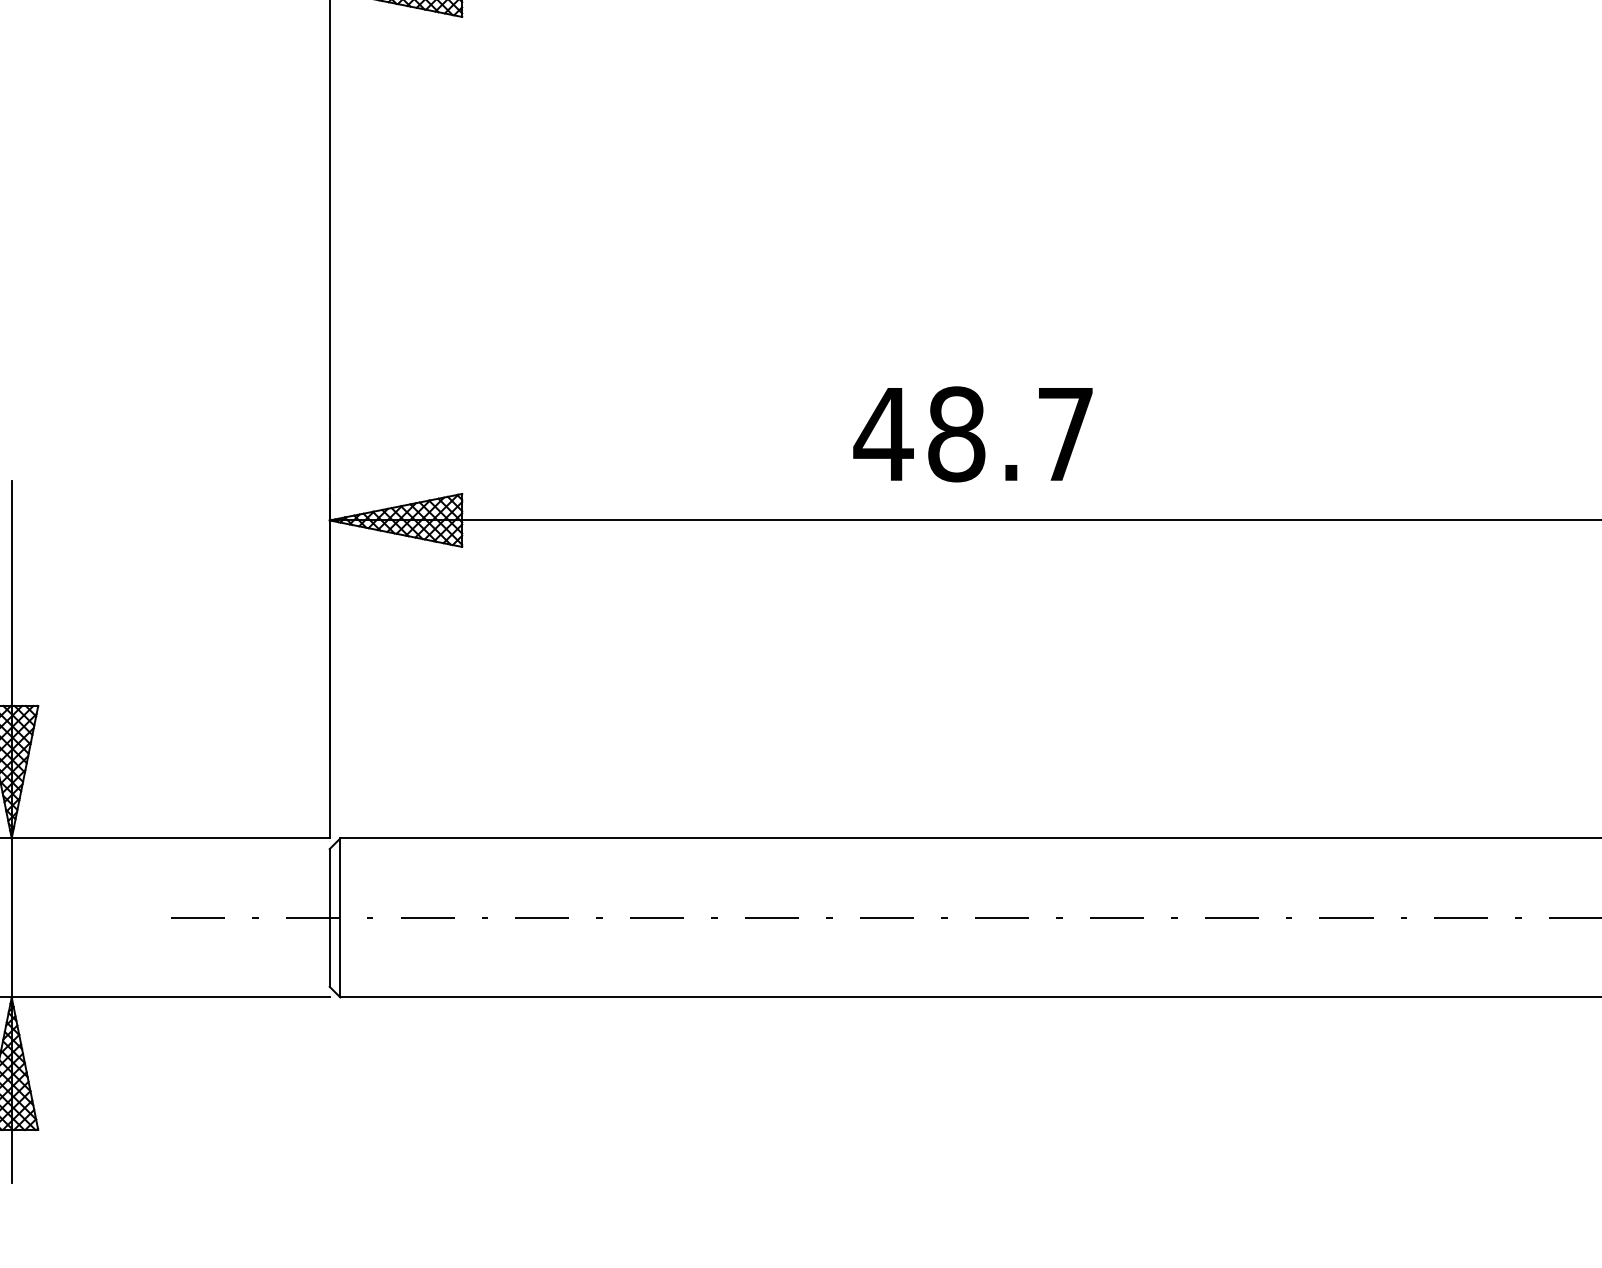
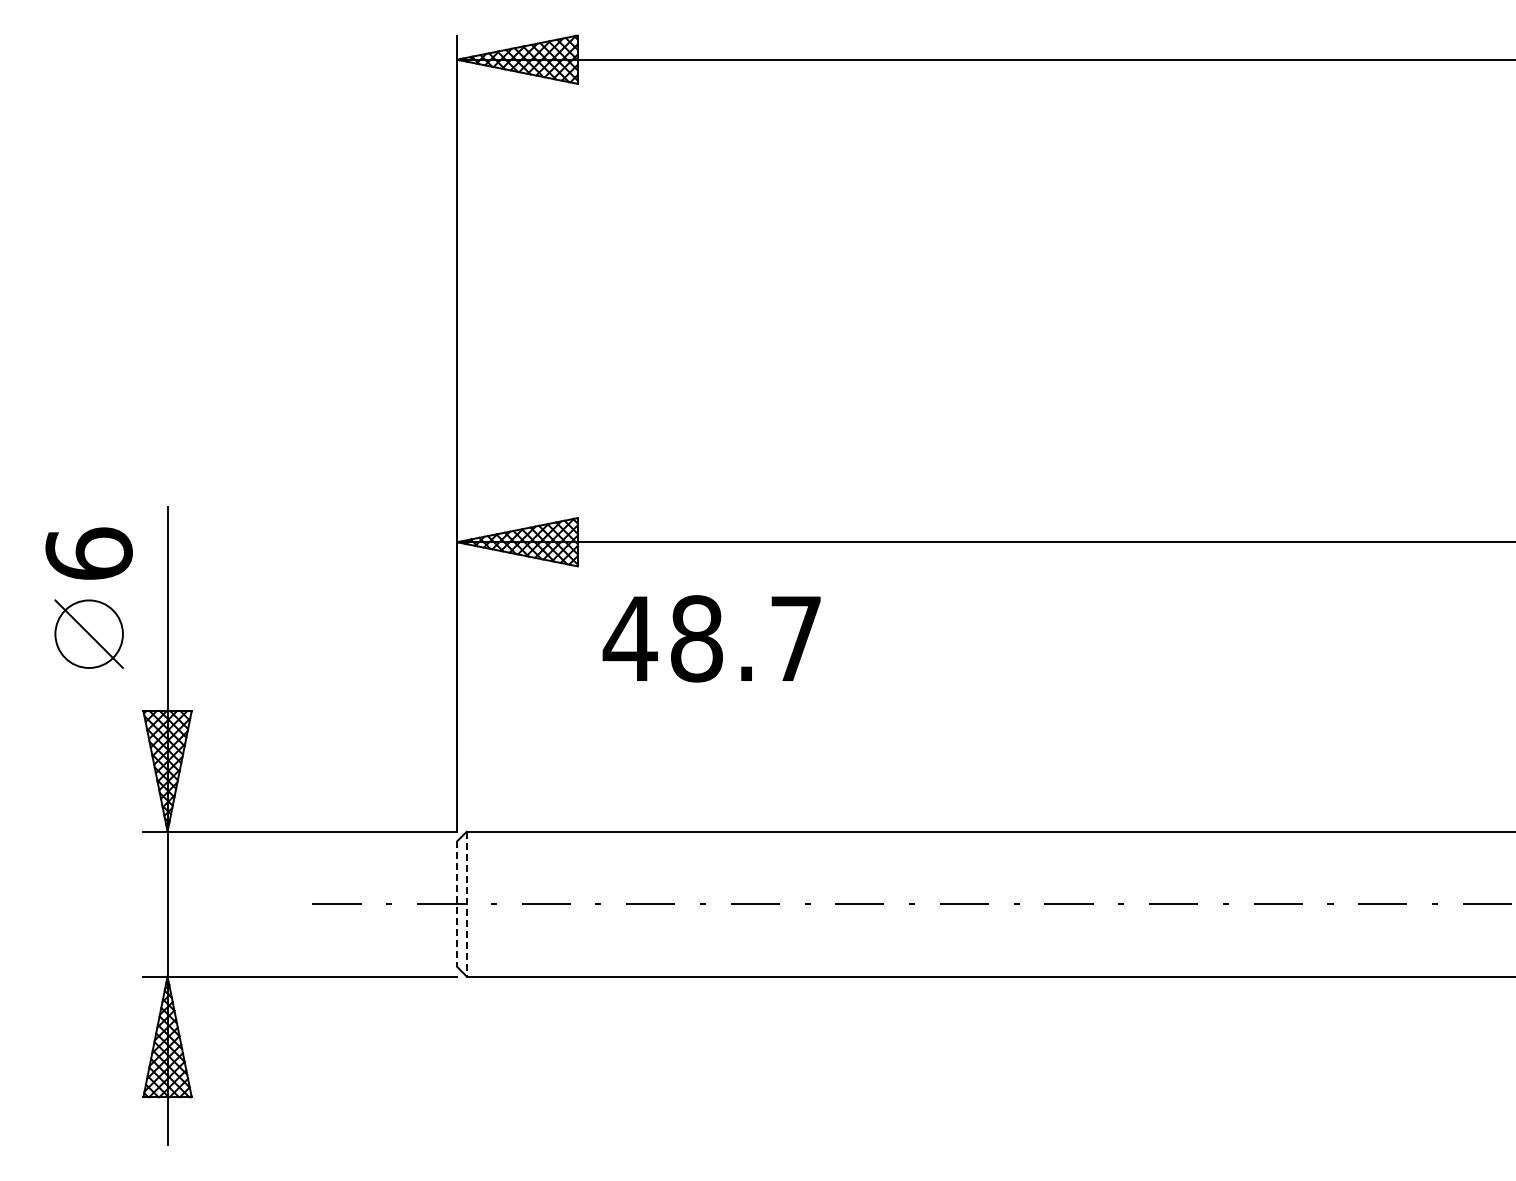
text: (972, 433) -> (711, 638), moved
line: (330, 918) -> (457, 904), solid -> dashed
line: (340, 918) -> (466, 904), solid -> dashed

